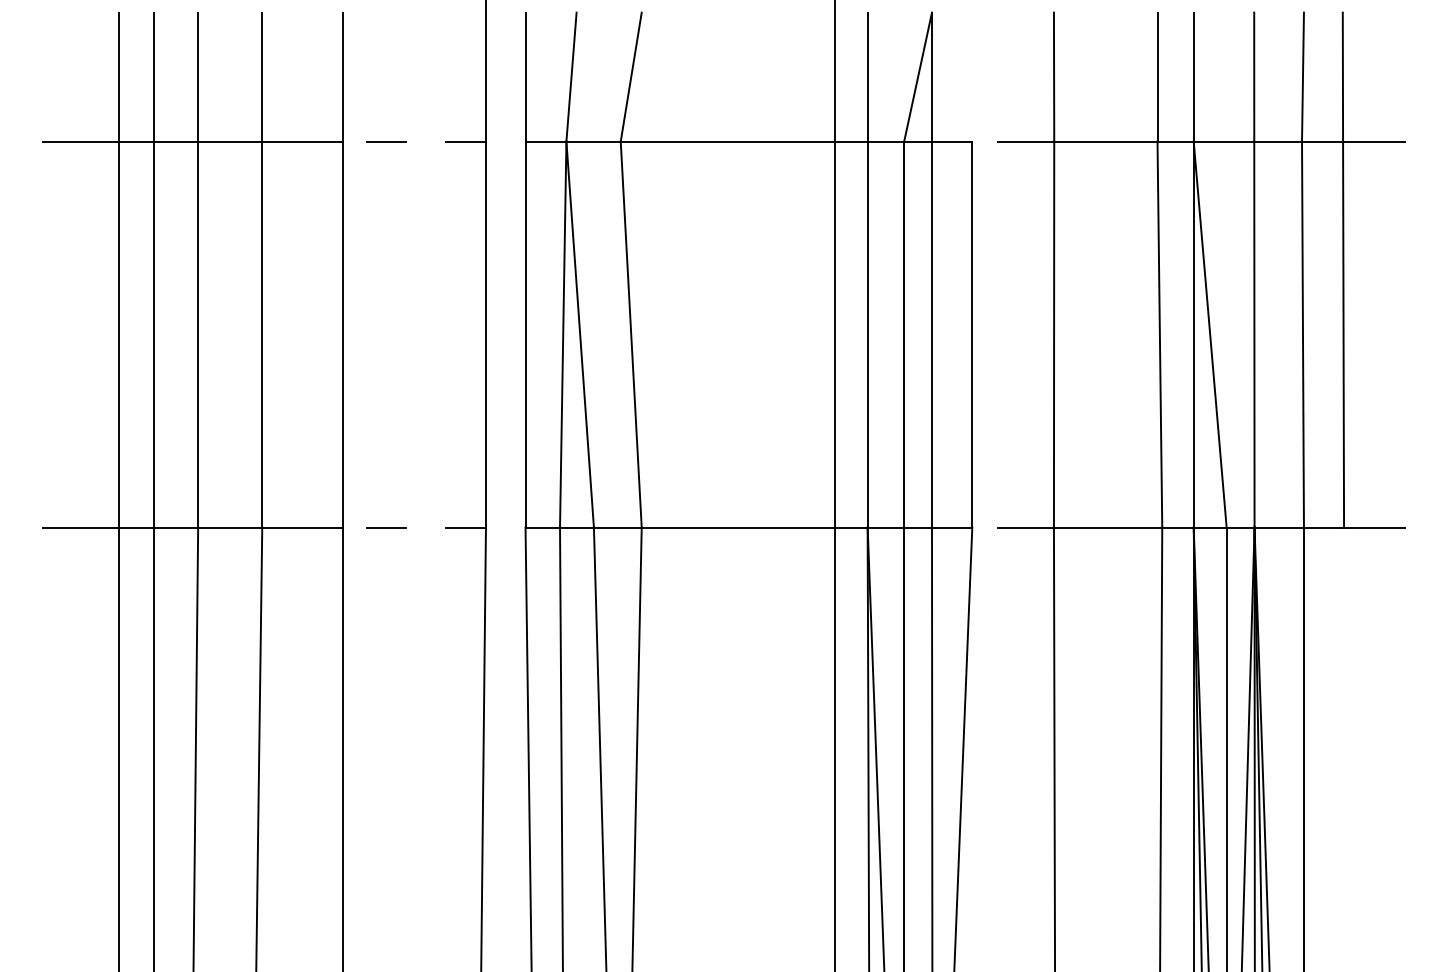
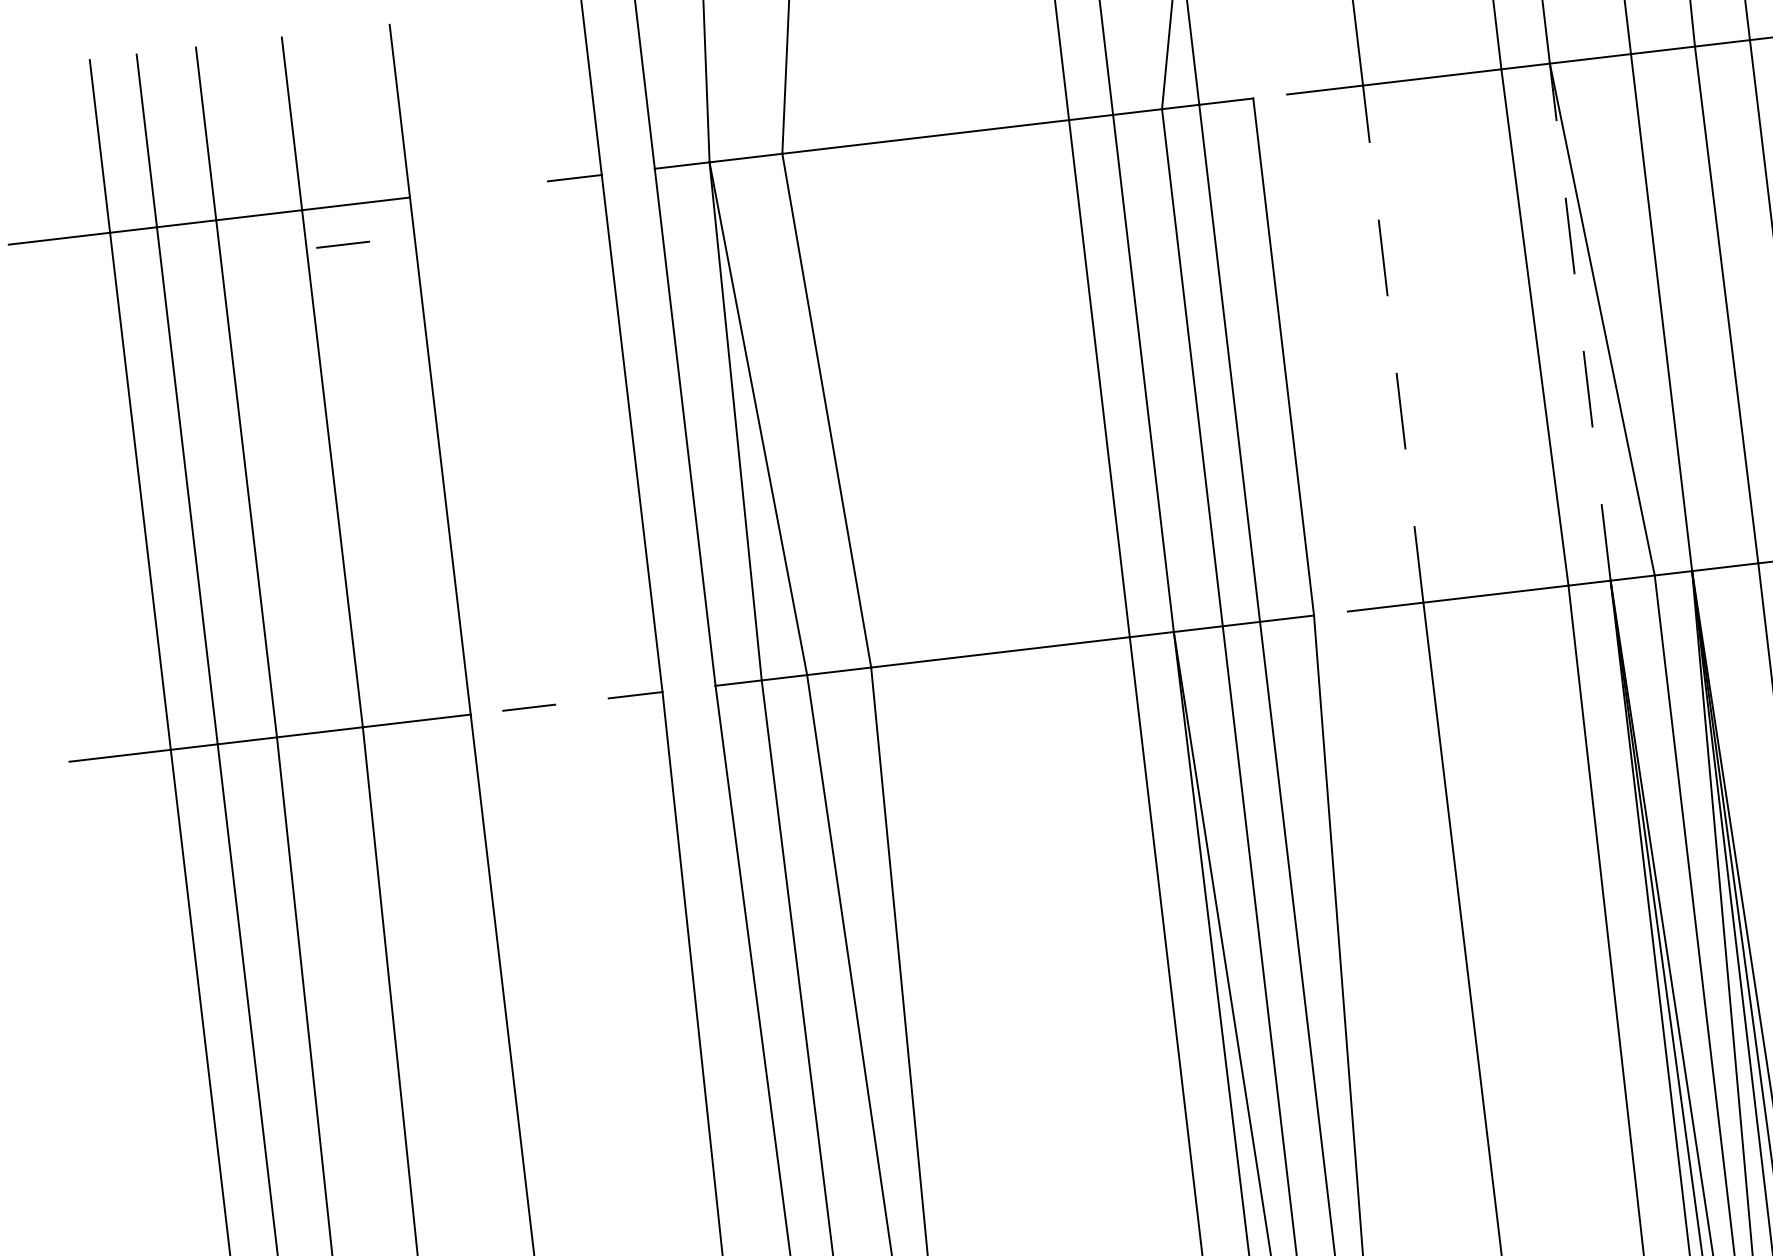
line: (386, 141) -> (343, 244), moved
line: (1054, 334) -> (1393, 343), solid -> dashed
line: (1193, 334) -> (1579, 322), solid -> dashed

